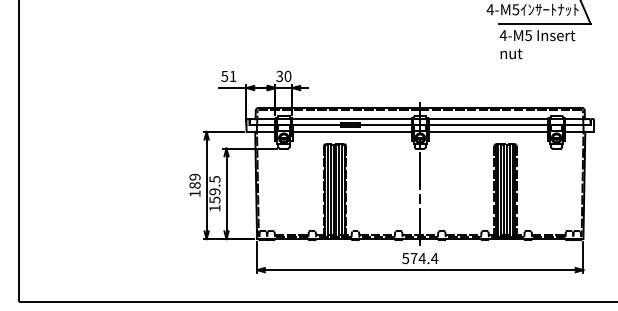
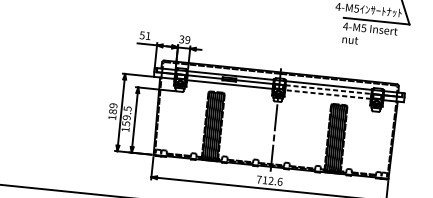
text: (287, 76) -> (187, 40), 30 -> 39
line: (488, 124) -> (328, 89), solid -> dashed
line: (488, 131) -> (328, 94), solid -> dashed
text: (420, 258) -> (269, 180), 574.4 -> 712.6

